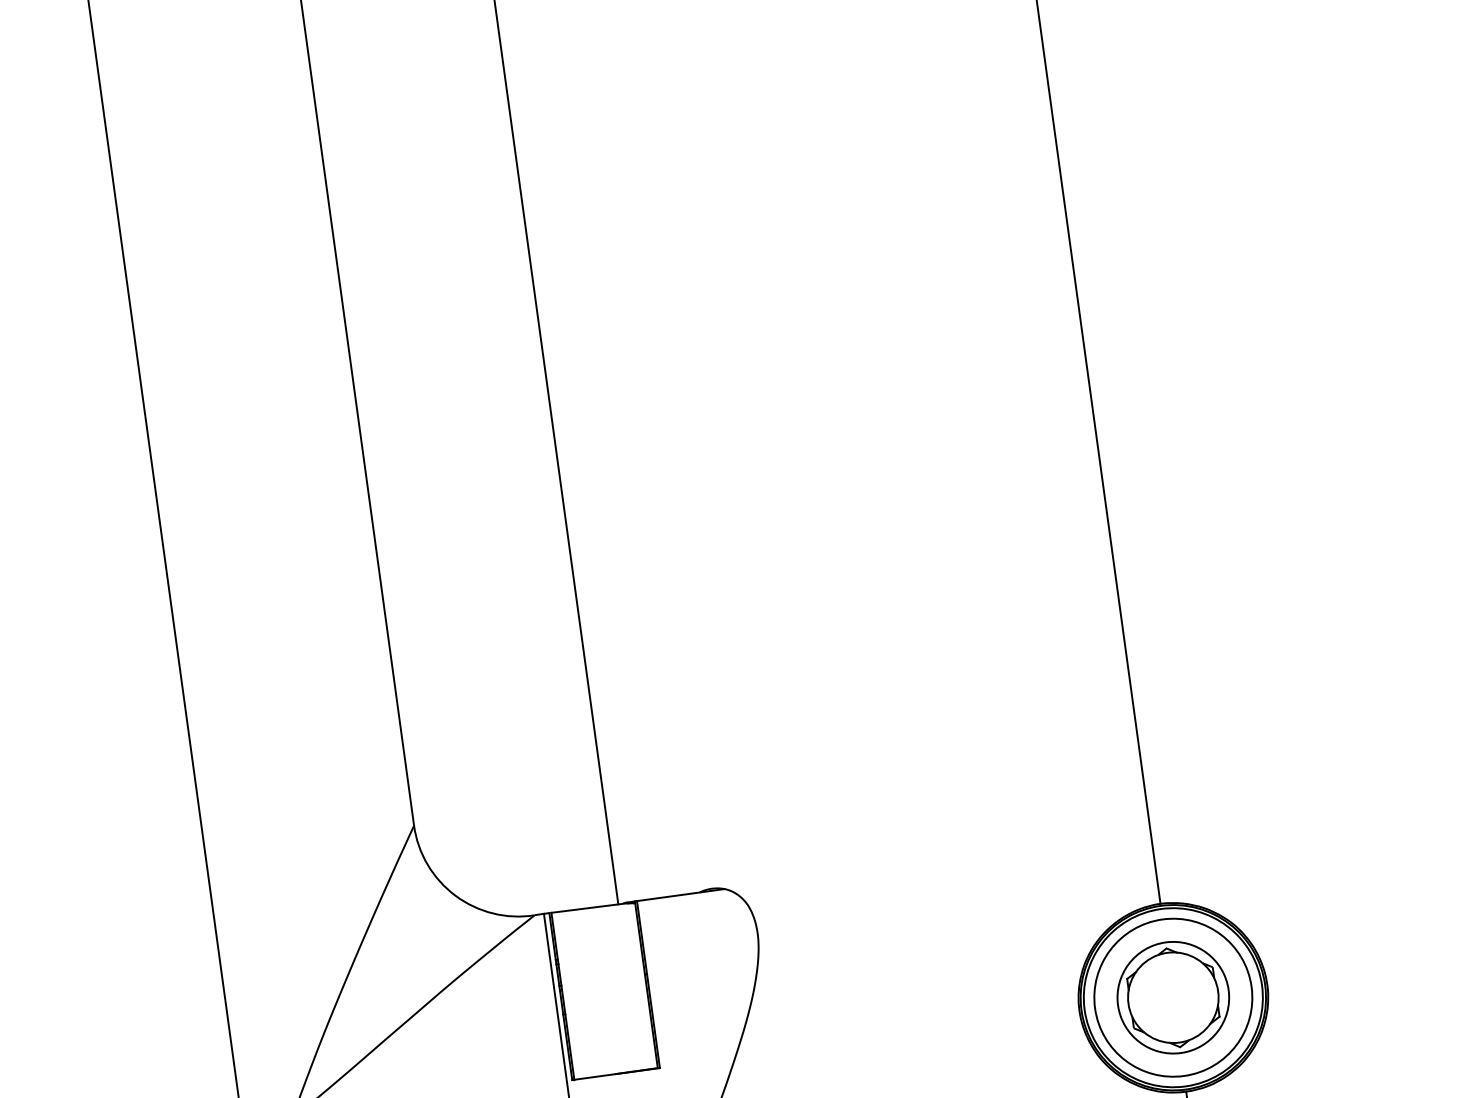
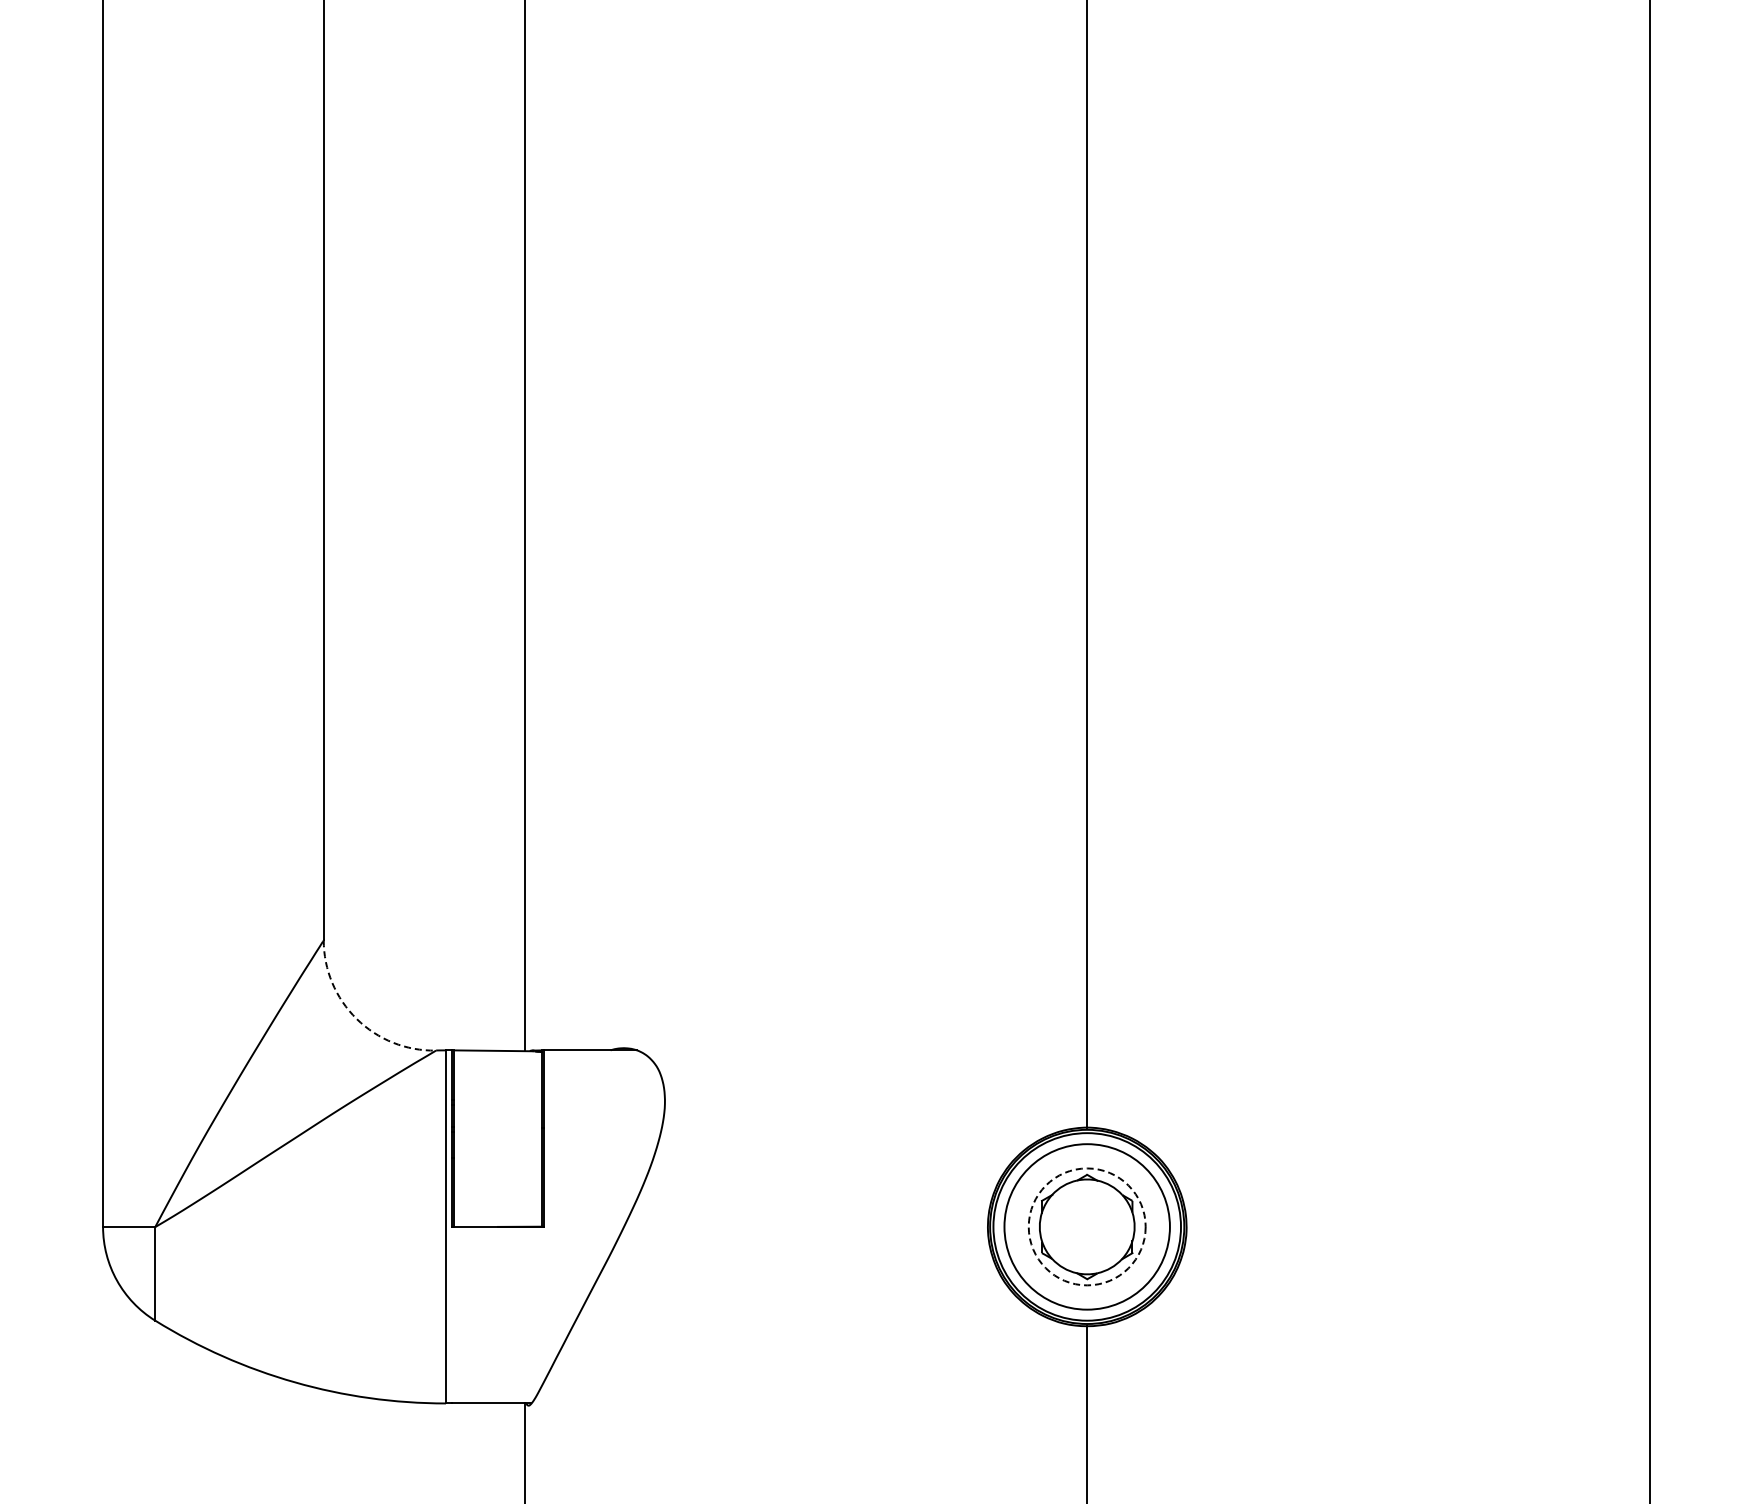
arc: (455, 895) -> (356, 1018), solid -> dashed
circle: (1172, 997) -> (1086, 1226), solid -> dashed

